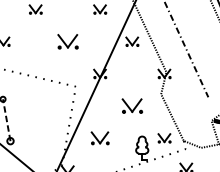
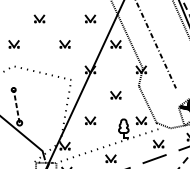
part: (67, 41) -> (64, 44), size x0.62
part: (131, 106) -> (115, 95), size x0.62
part: (100, 137) -> (90, 120), size x0.71

